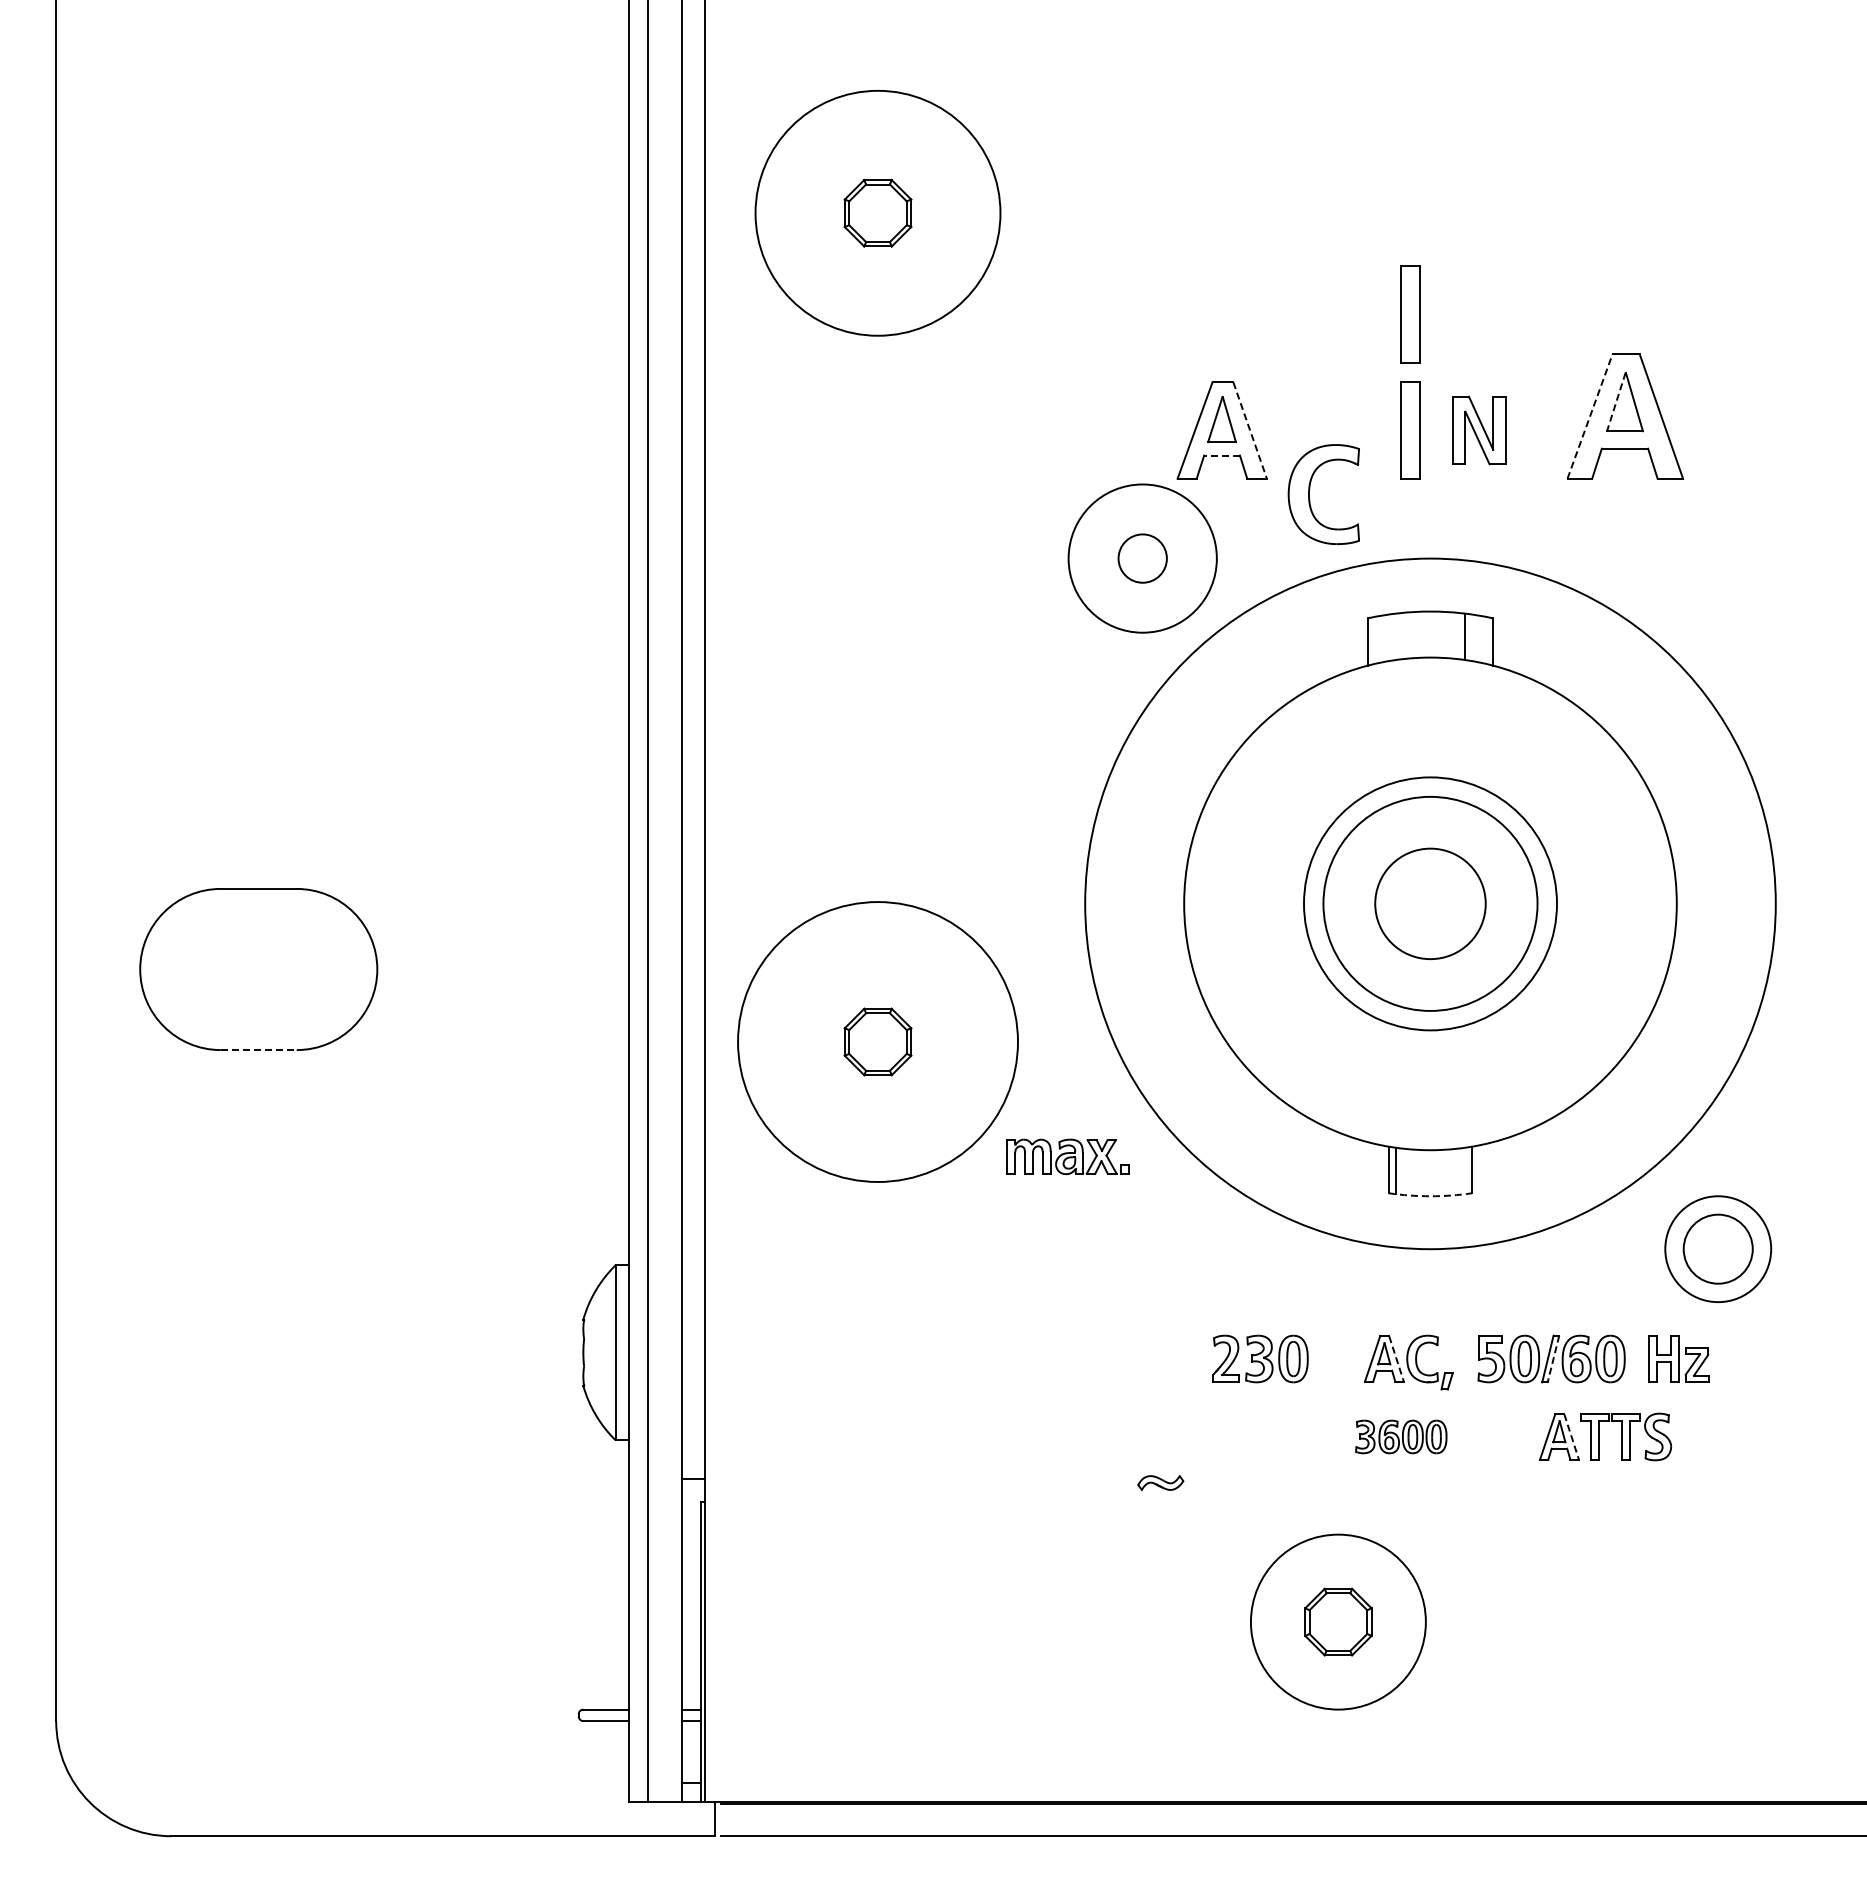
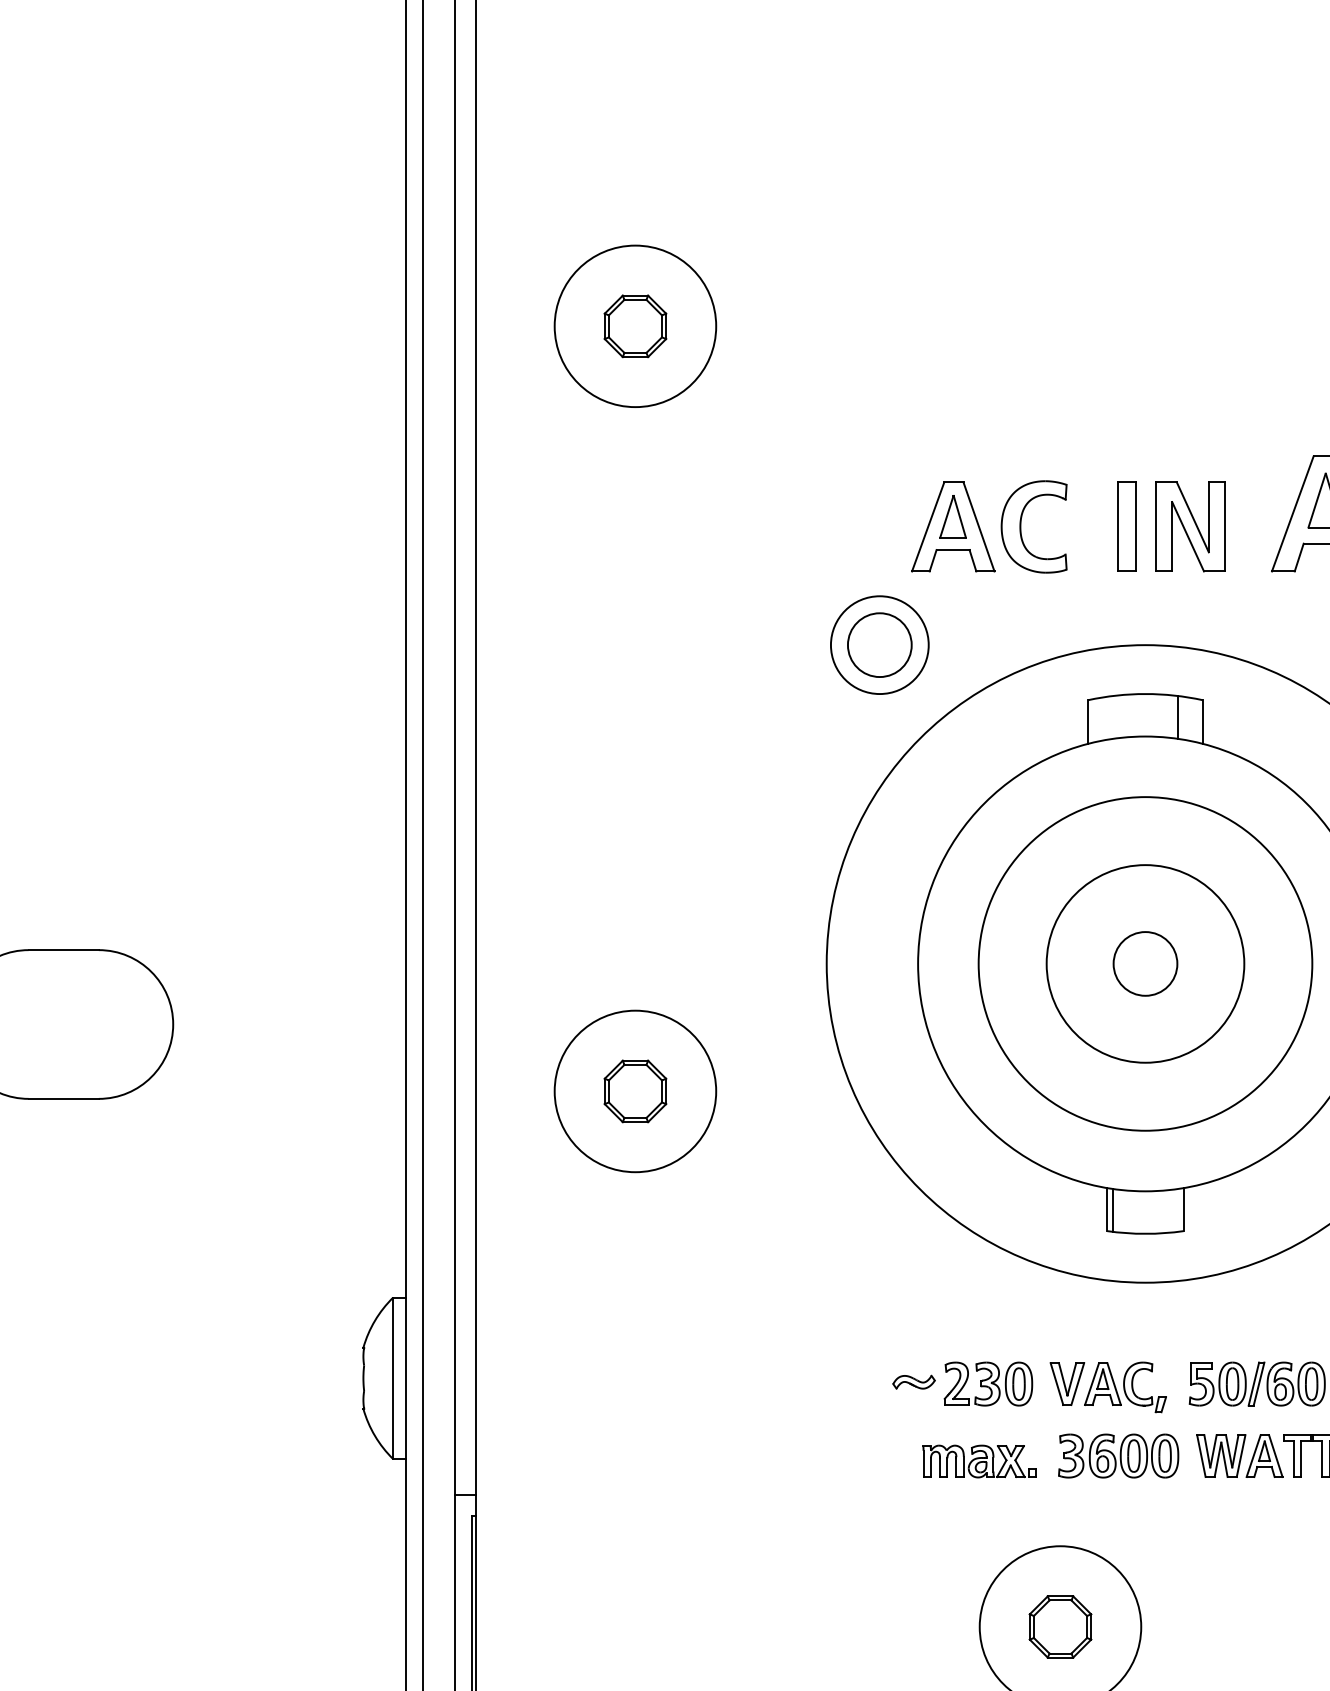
circle: (877, 212) -> (634, 325), size x0.71
part: (1410, 314) -> (1127, 419), removed
line: (1616, 402) -> (1317, 501), dashed -> solid
line: (1590, 415) -> (1293, 513), dashed -> solid
part: (1479, 430) -> (1190, 526), size x1.43
line: (1250, 431) -> (979, 527), dashed -> solid
line: (1222, 455) -> (953, 549), dashed -> solid
part: (1310, 489) -> (1021, 522), moved
circle: (1142, 558) -> (879, 645), size x0.71
circle: (1142, 558) -> (879, 645), size x1.43
circle: (1430, 903) -> (1145, 963), size x0.62
circle: (1430, 903) -> (1145, 963), size x1.43
circle: (877, 1041) -> (634, 1090), size x0.62
line: (258, 1050) -> (63, 1099), dashed -> solid
part: (1067, 1156) -> (979, 1461), moved
arc: (1430, 1196) -> (1145, 1234), dashed -> solid
part: (1345, 1358) -> (1067, 1383), added
line: (1396, 1359) -> (1114, 1384), dashed -> solid
line: (1553, 1359) -> (1259, 1384), dashed -> solid
part: (1400, 1436) -> (1117, 1455), size x1.43
part: (1512, 1436) -> (1221, 1455), added
line: (1571, 1436) -> (1275, 1455), dashed -> solid
part: (1160, 1482) -> (913, 1381), moved

